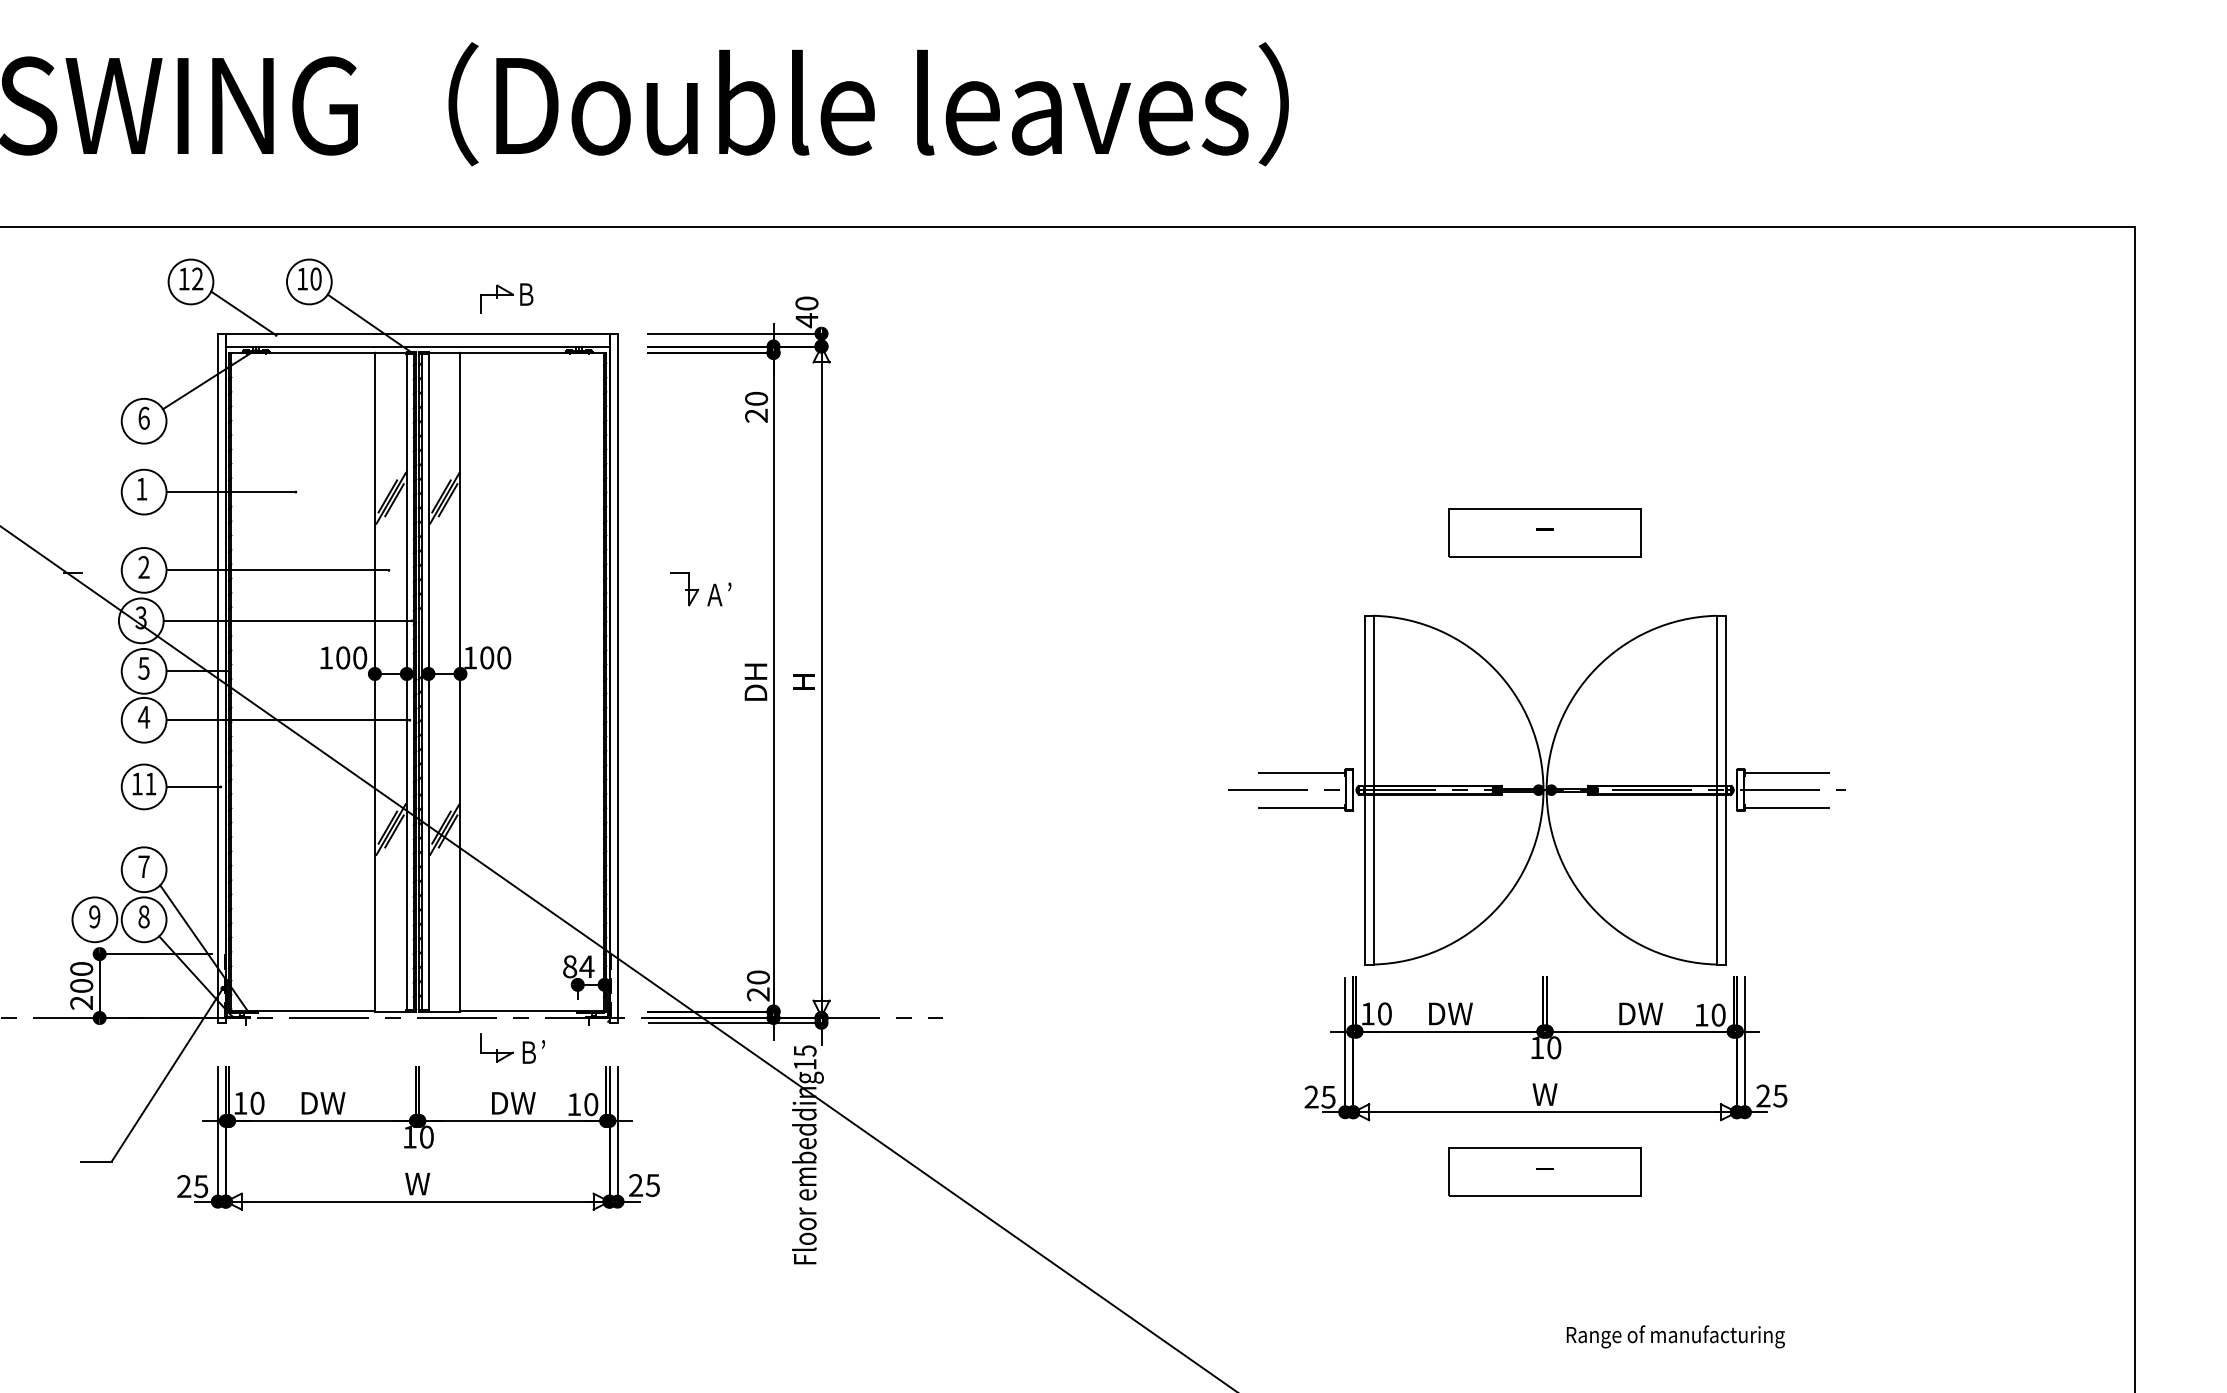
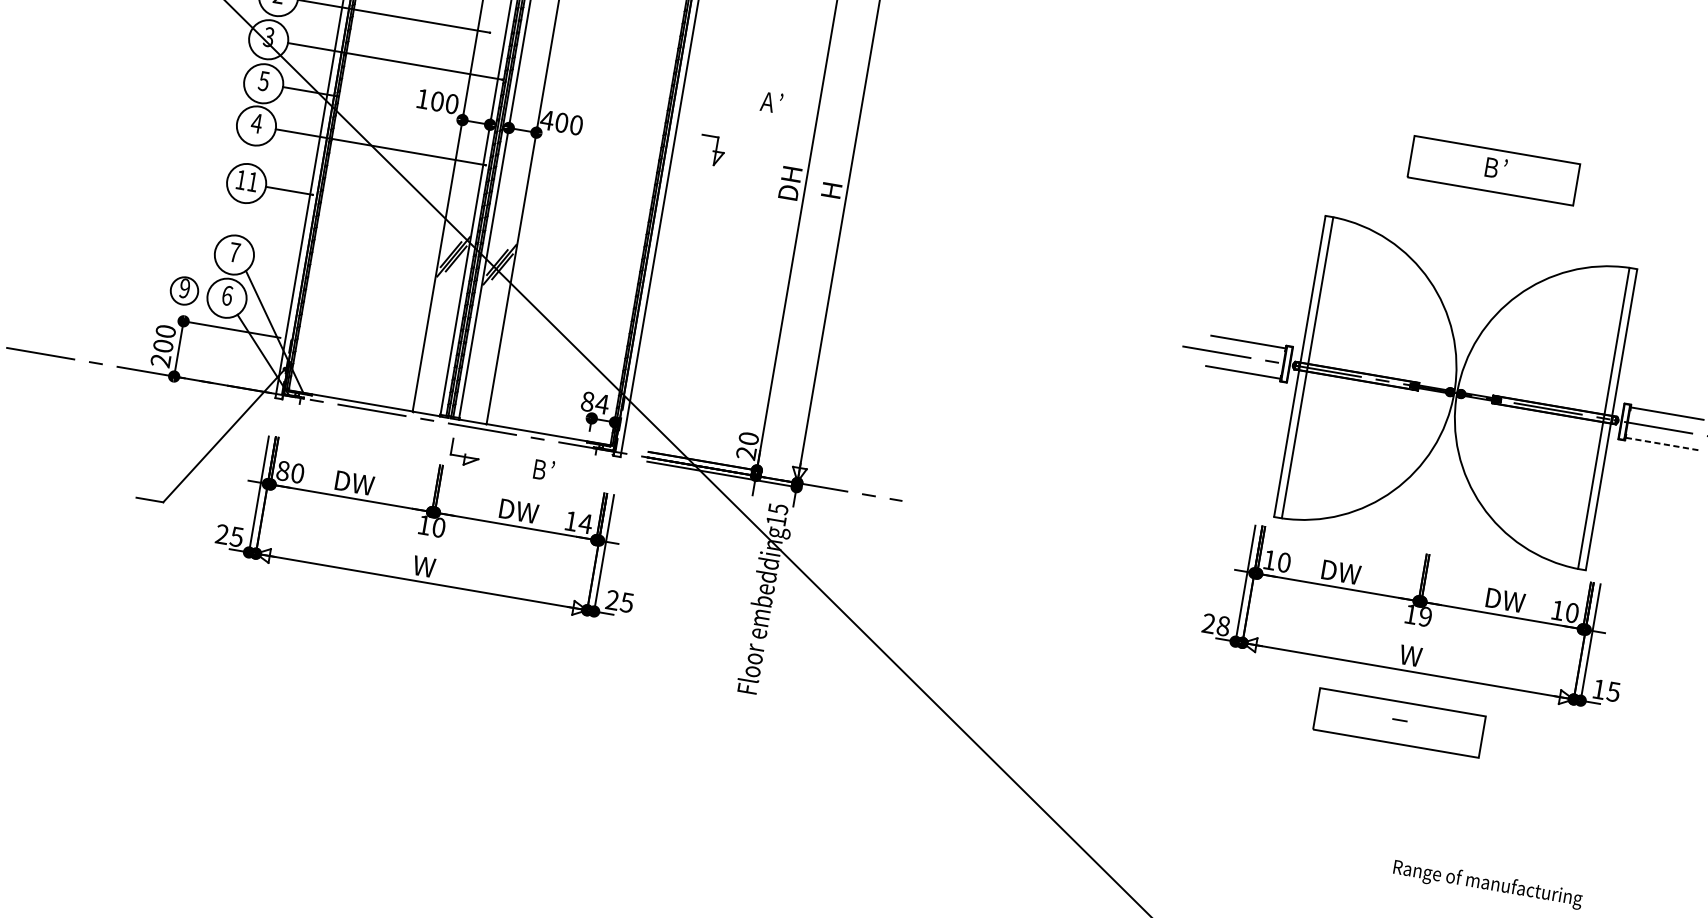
text: (1547, 528) -> (1496, 167), － -> Ｂ’
part: (684, 589) -> (711, 150), moved
text: (469, 657) -> (546, 119), 100 -> 400
line: (1786, 807) -> (1661, 443), solid -> dashed
text: (143, 916) -> (226, 295), 8 -> 6
circle: (94, 919) -> (184, 290), size x0.7
part: (496, 1047) -> (464, 452), moved
text: (1554, 1047) -> (1425, 616), 10 -> 19
text: (1763, 1095) -> (1599, 688), 25 -> 15
text: (1328, 1096) -> (1223, 625), 25 -> 28
text: (240, 1102) -> (283, 470), 10 -> 80
text: (590, 1104) -> (585, 523), 10 -> 14

